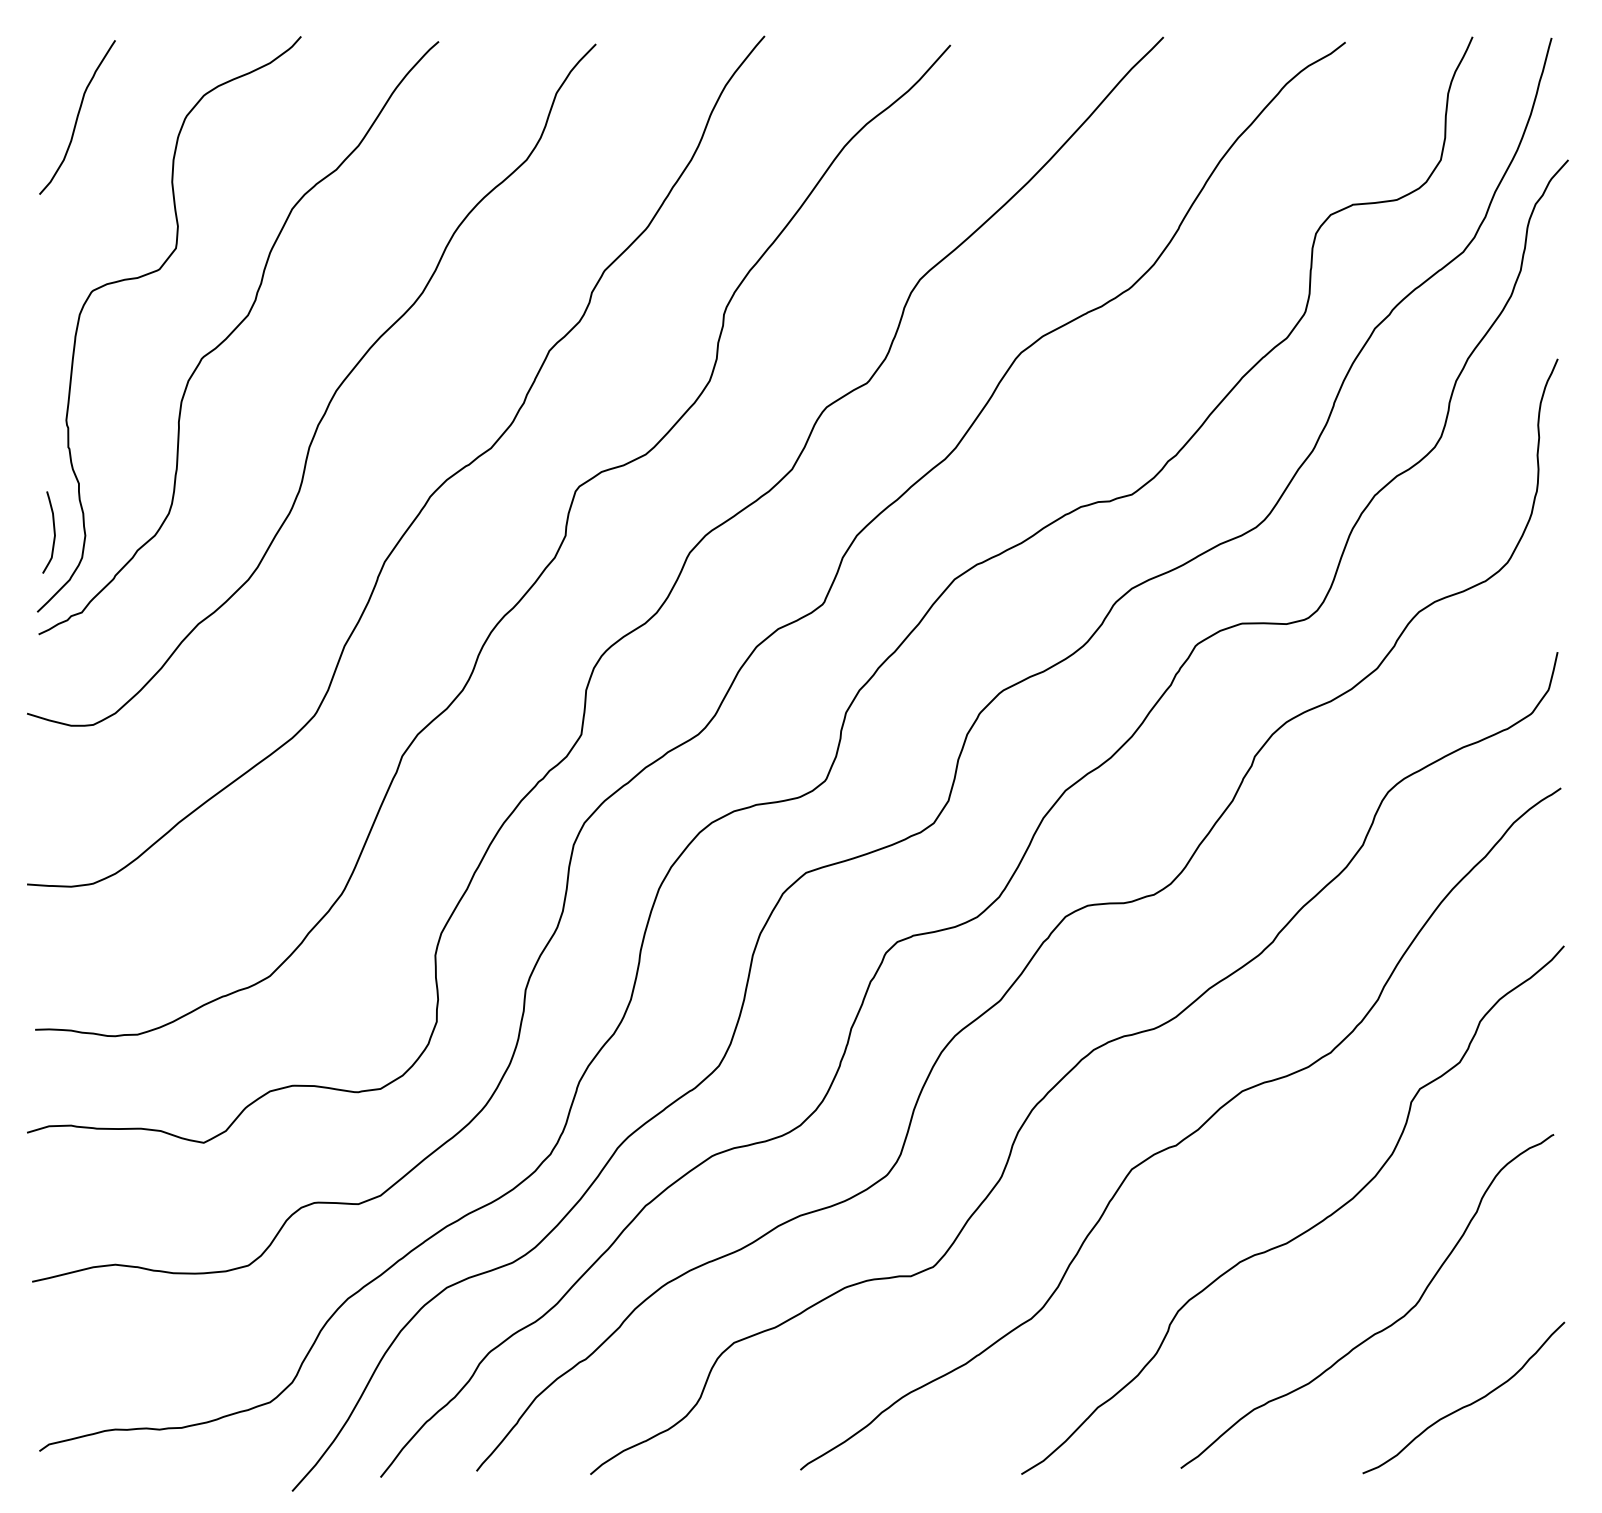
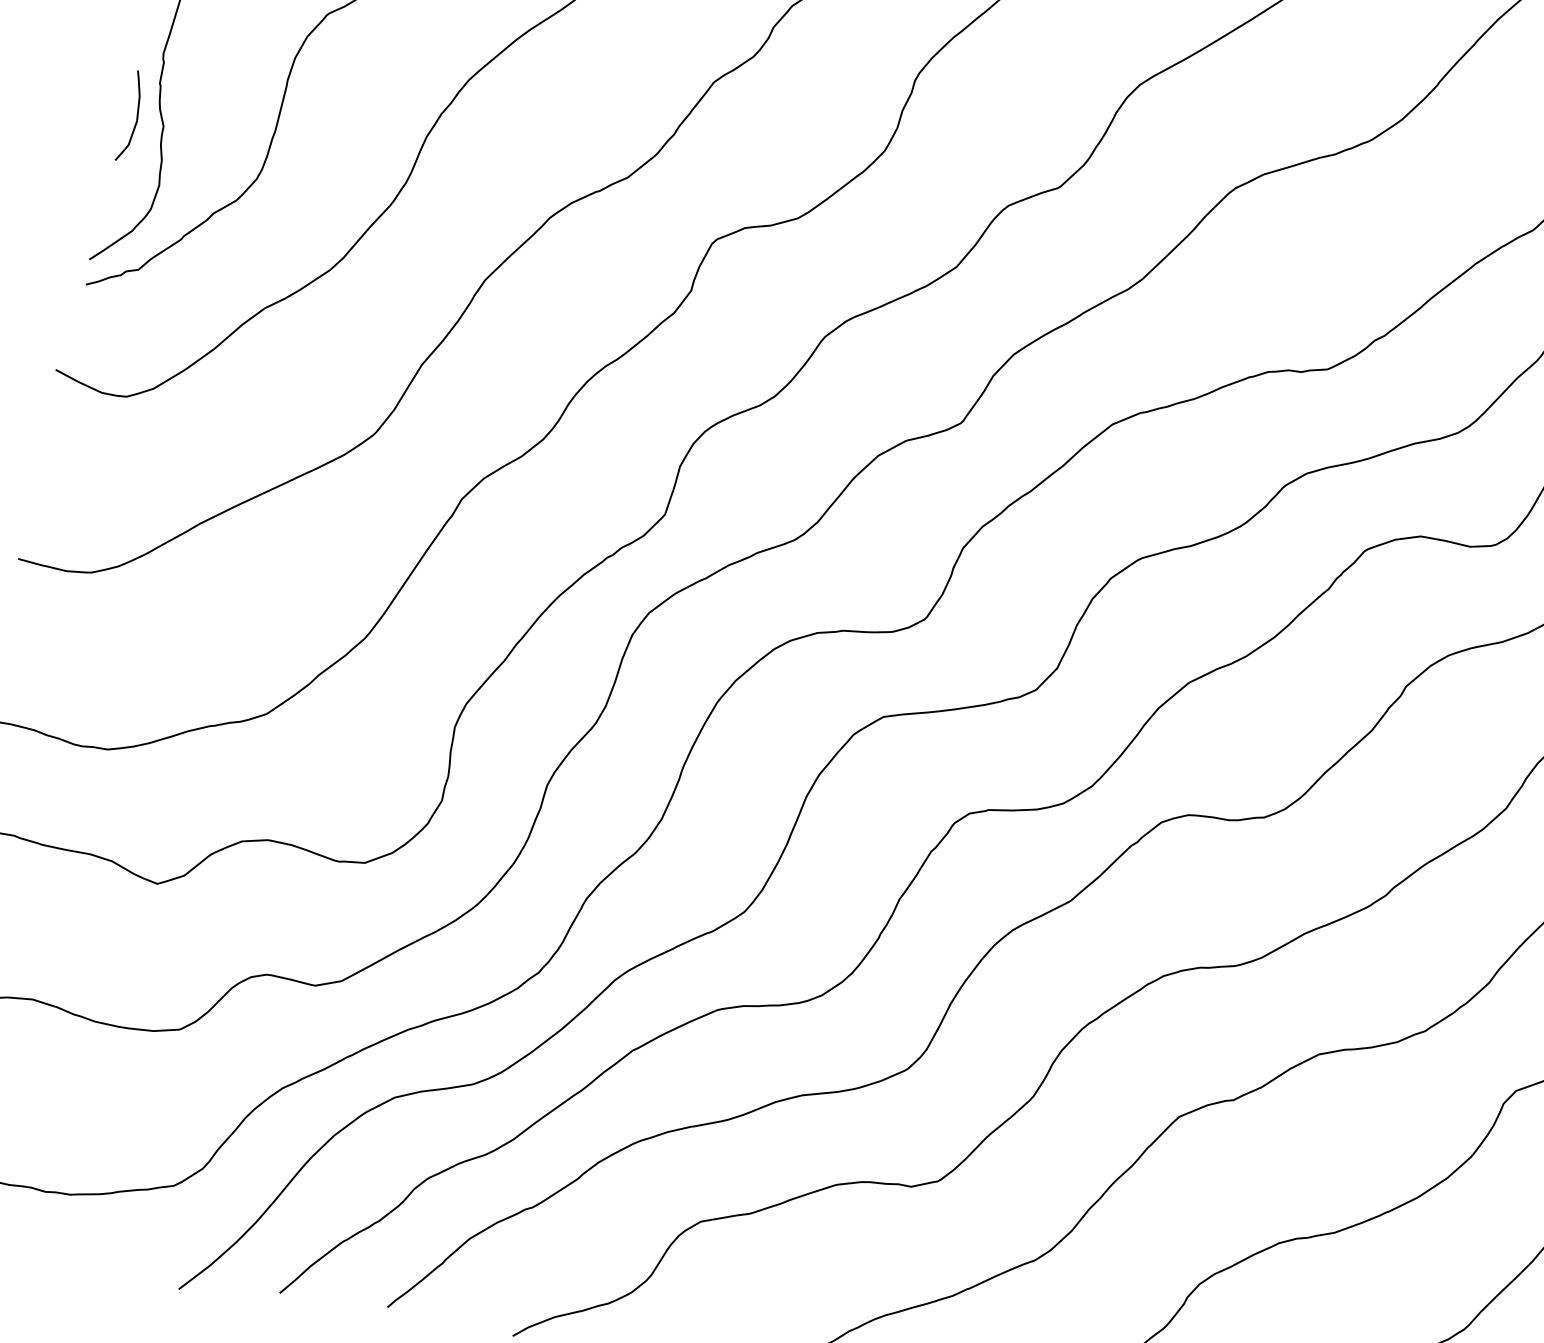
curve: (53, 532) -> (136, 117), moved

